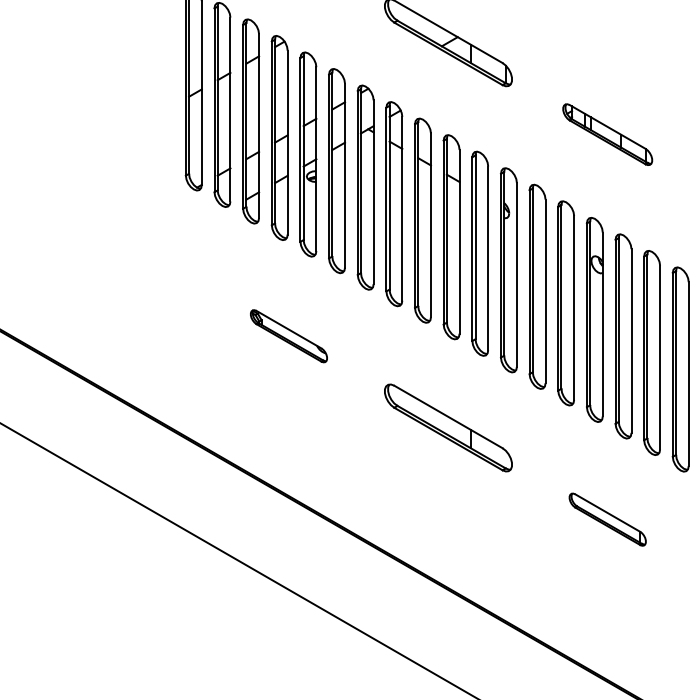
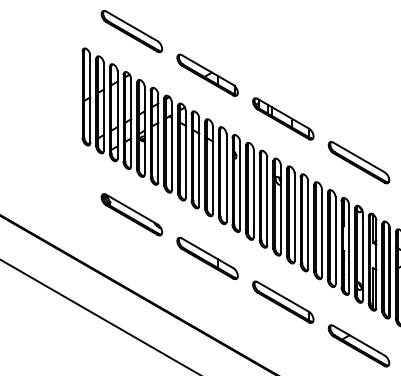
part: (608, 133) -> (283, 118), size x1.43
part: (288, 335) -> (131, 214), size x1.67
part: (608, 518) -> (283, 301), size x1.67

